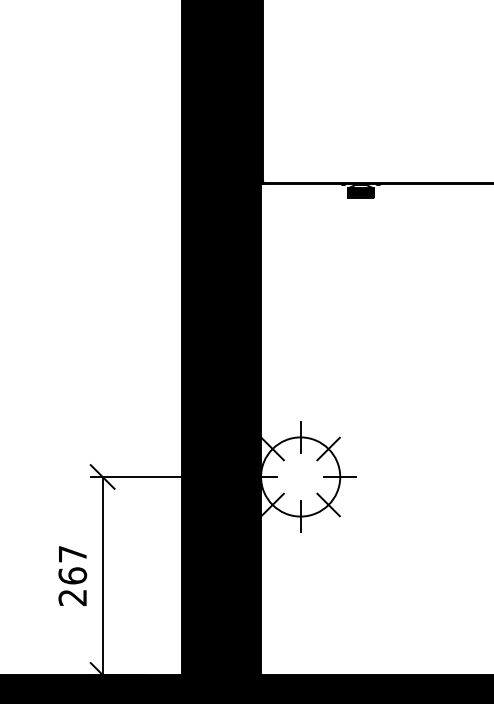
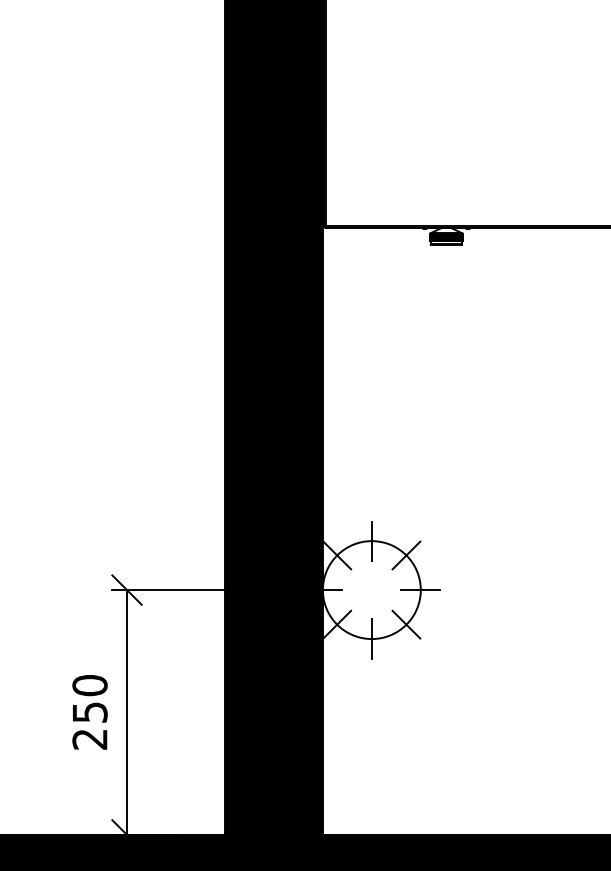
text: (72, 564) -> (89, 698), 267 -> 250

